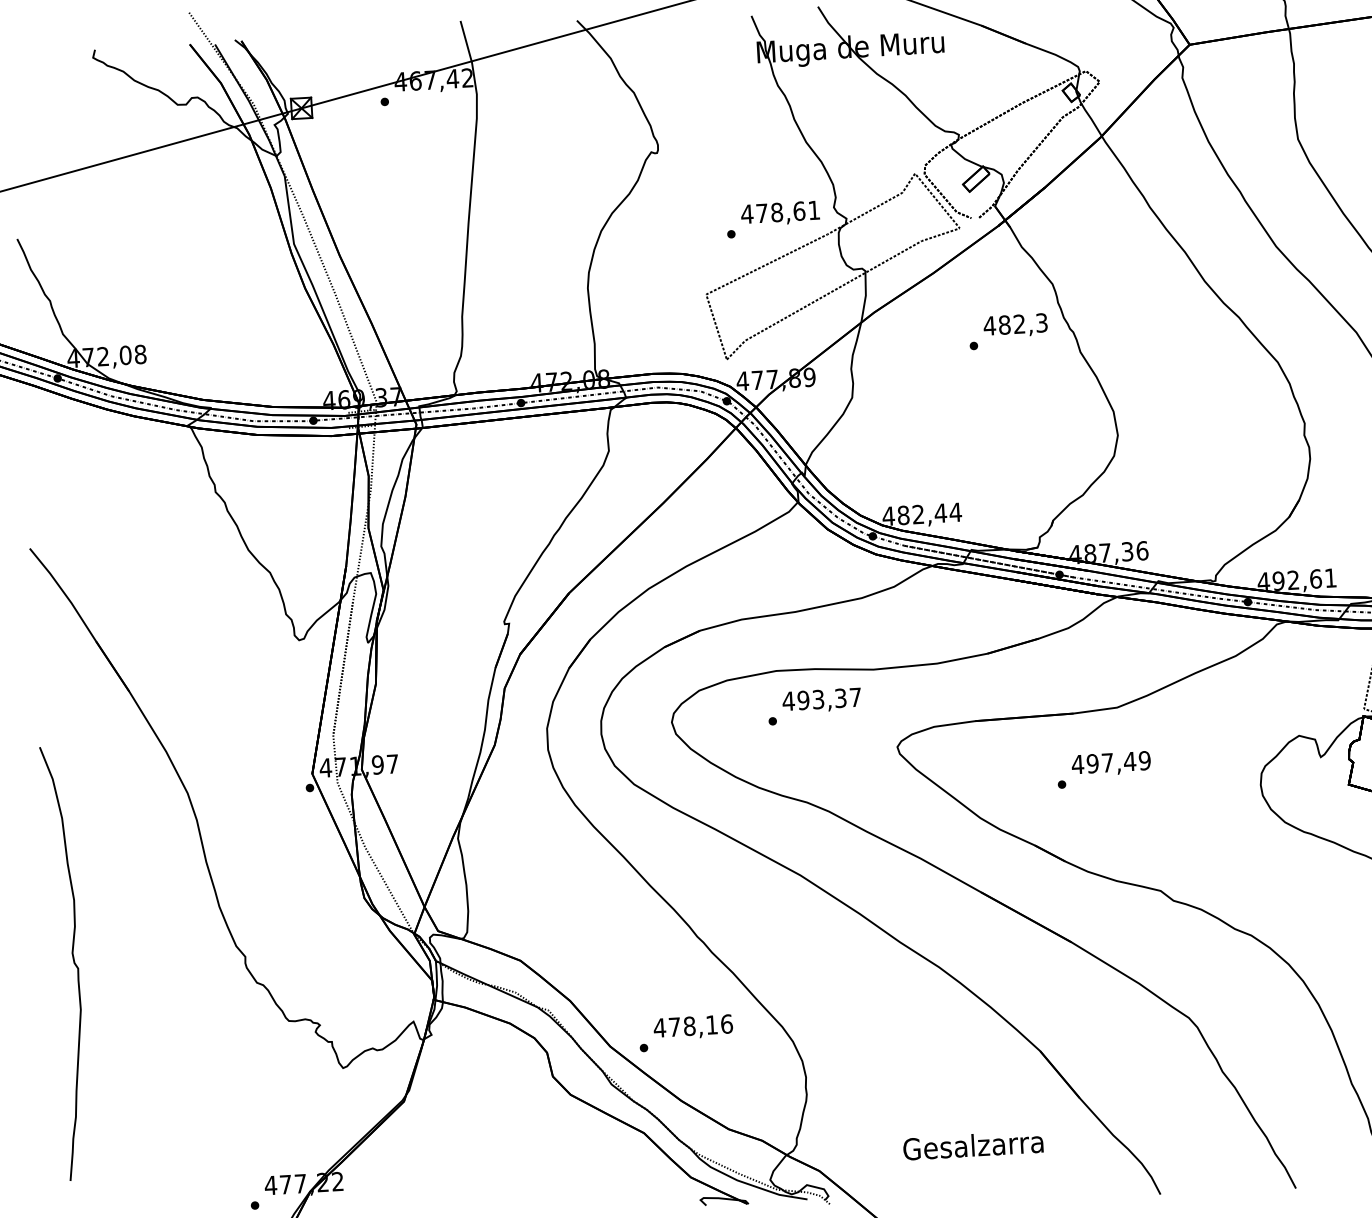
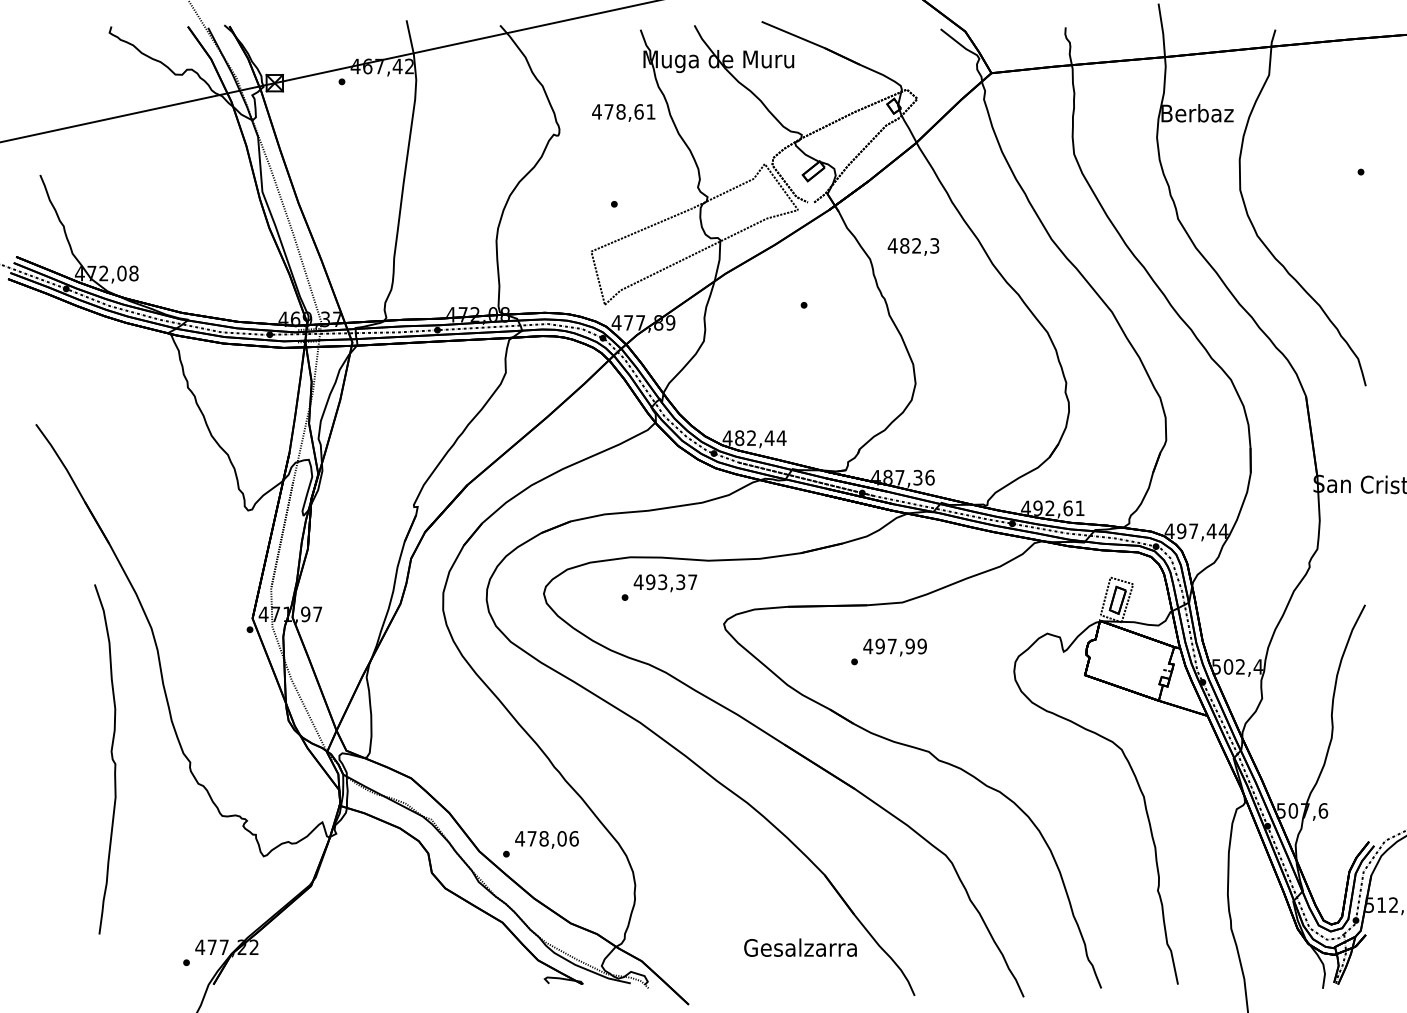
text: (780, 213) -> (623, 112), moved
text: (1015, 325) -> (913, 246), moved
text: (1130, 761) -> (910, 646), 497,49 -> 497,99
curve: (73, 963) -> (111, 759), moved
text: (711, 1024) -> (561, 838), 478,16 -> 478,06
text: (973, 1145) -> (800, 947), moved

